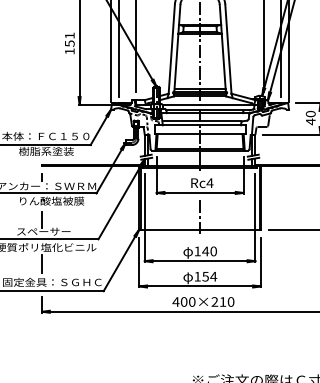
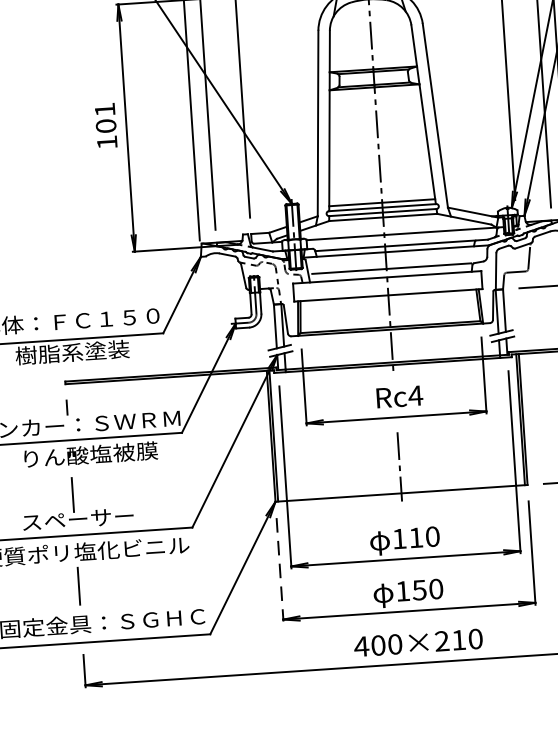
text: (69, 43) -> (105, 125), 151 -> 101
text: (205, 251) -> (415, 537), 140 -> 110
line: (139, 262) -> (280, 569), solid -> dashed
text: (213, 276) -> (435, 588), 154 -> 150

